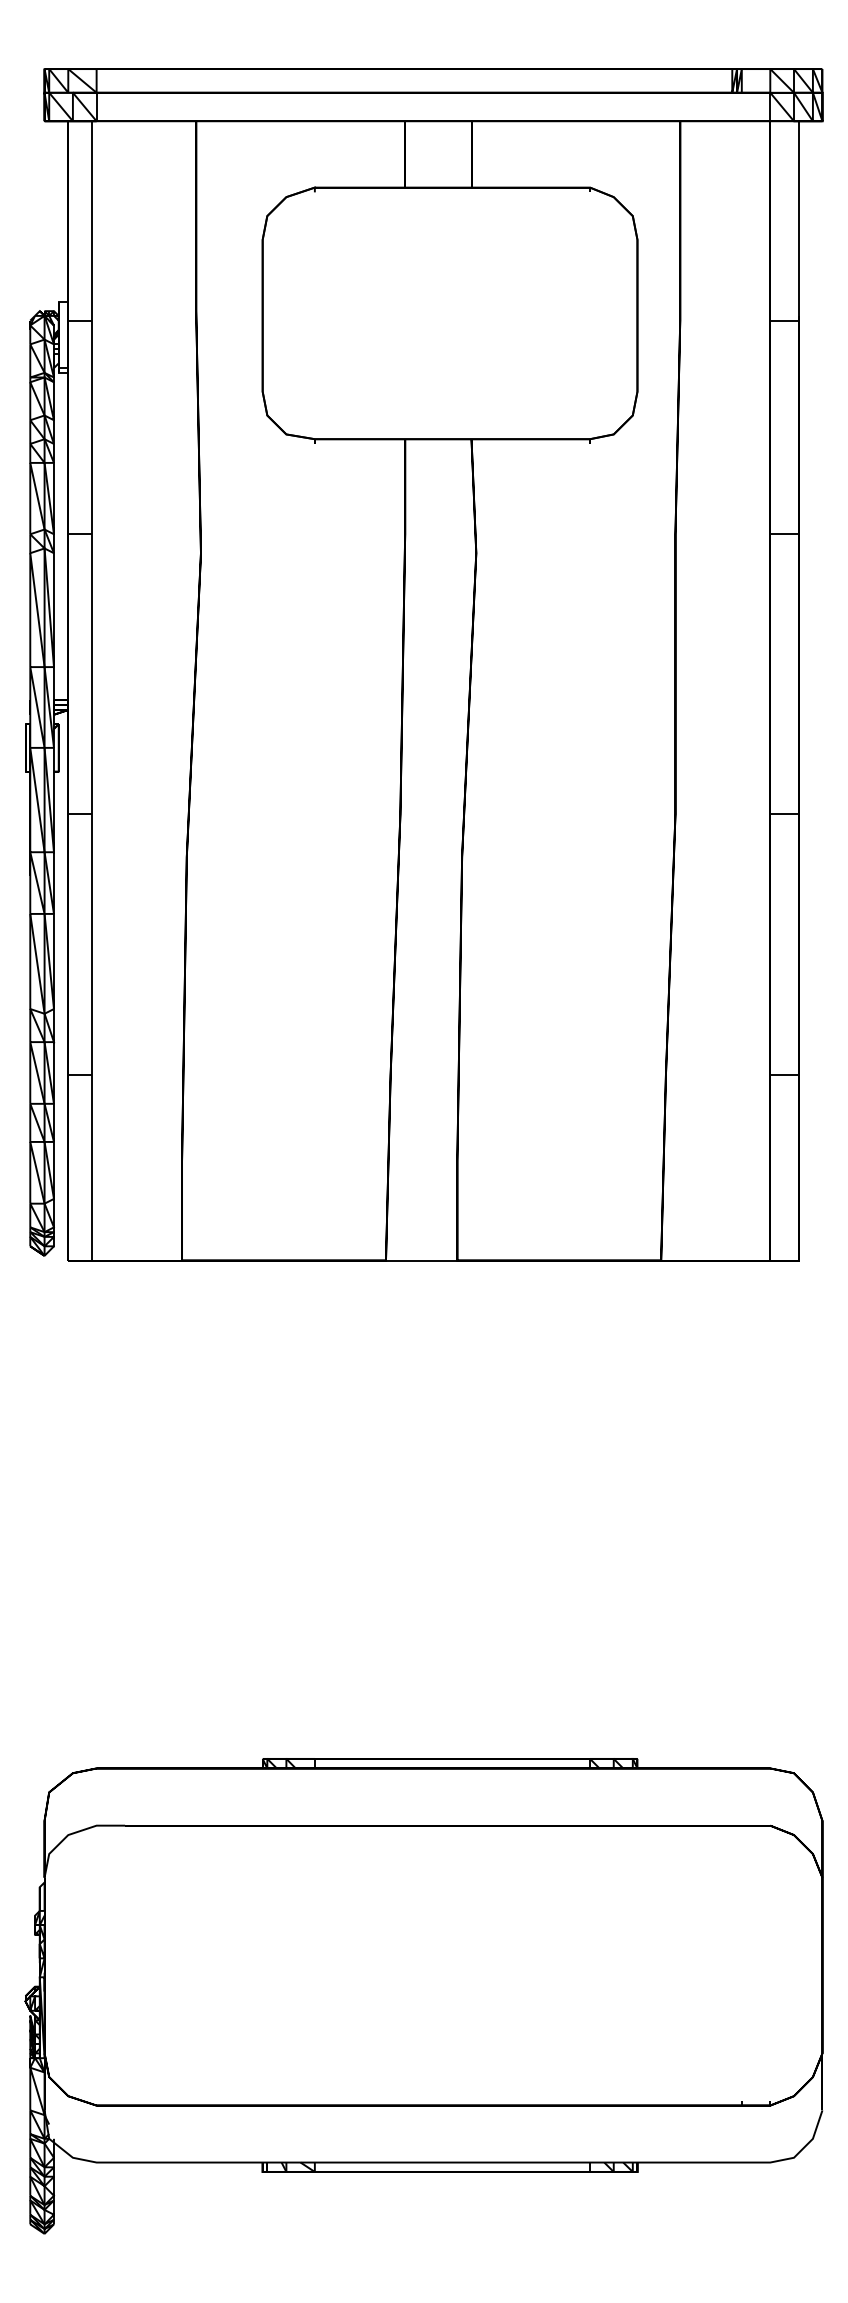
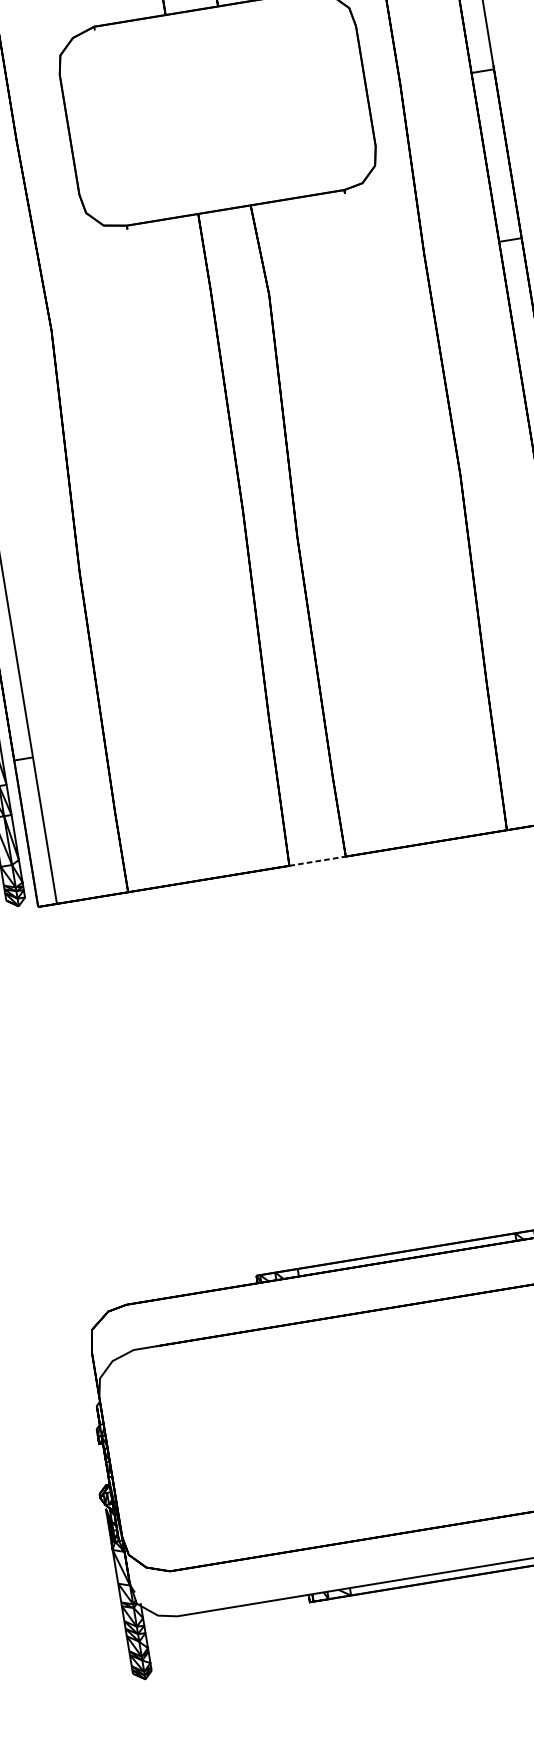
line: (421, 1260) -> (317, 861), solid -> dashed

